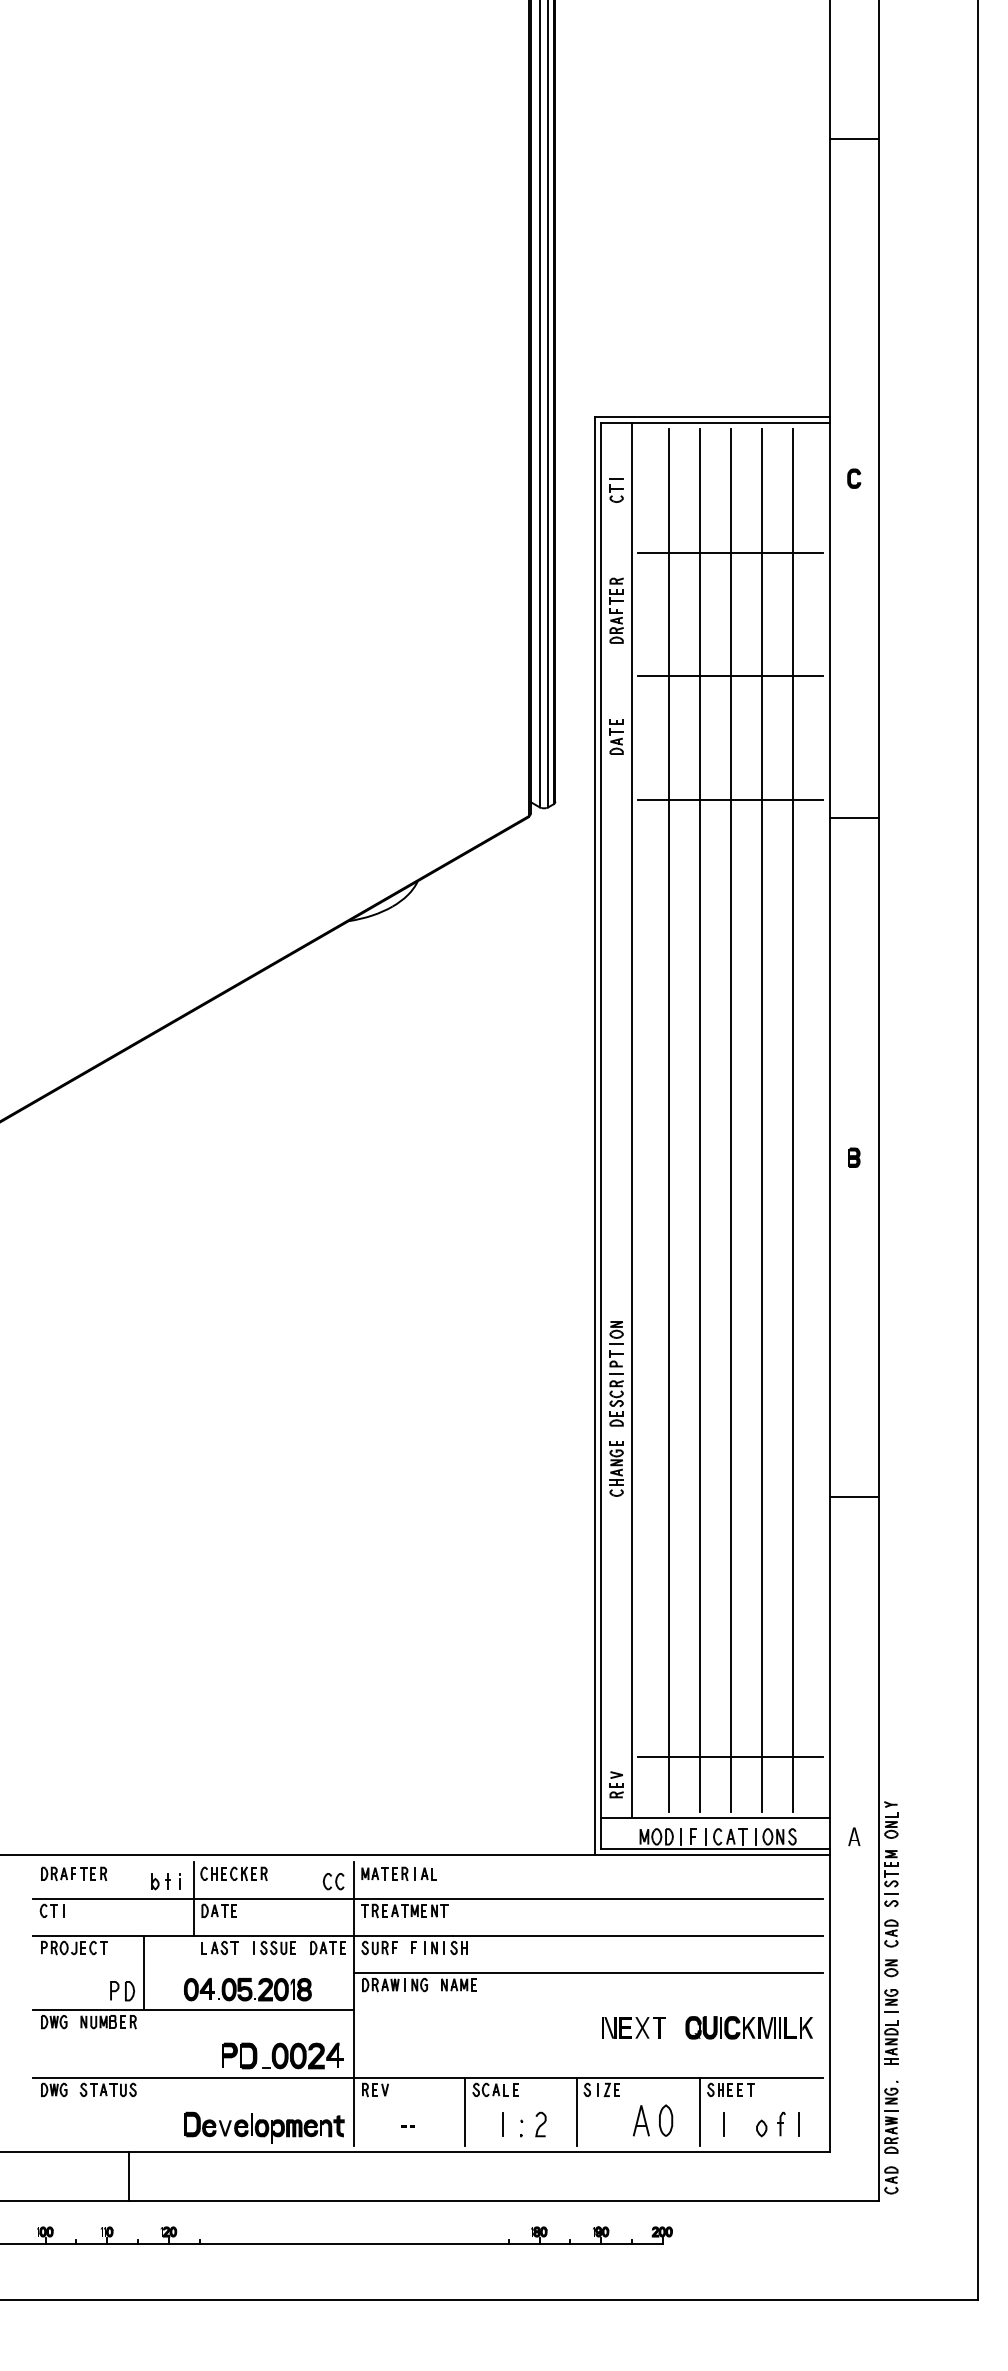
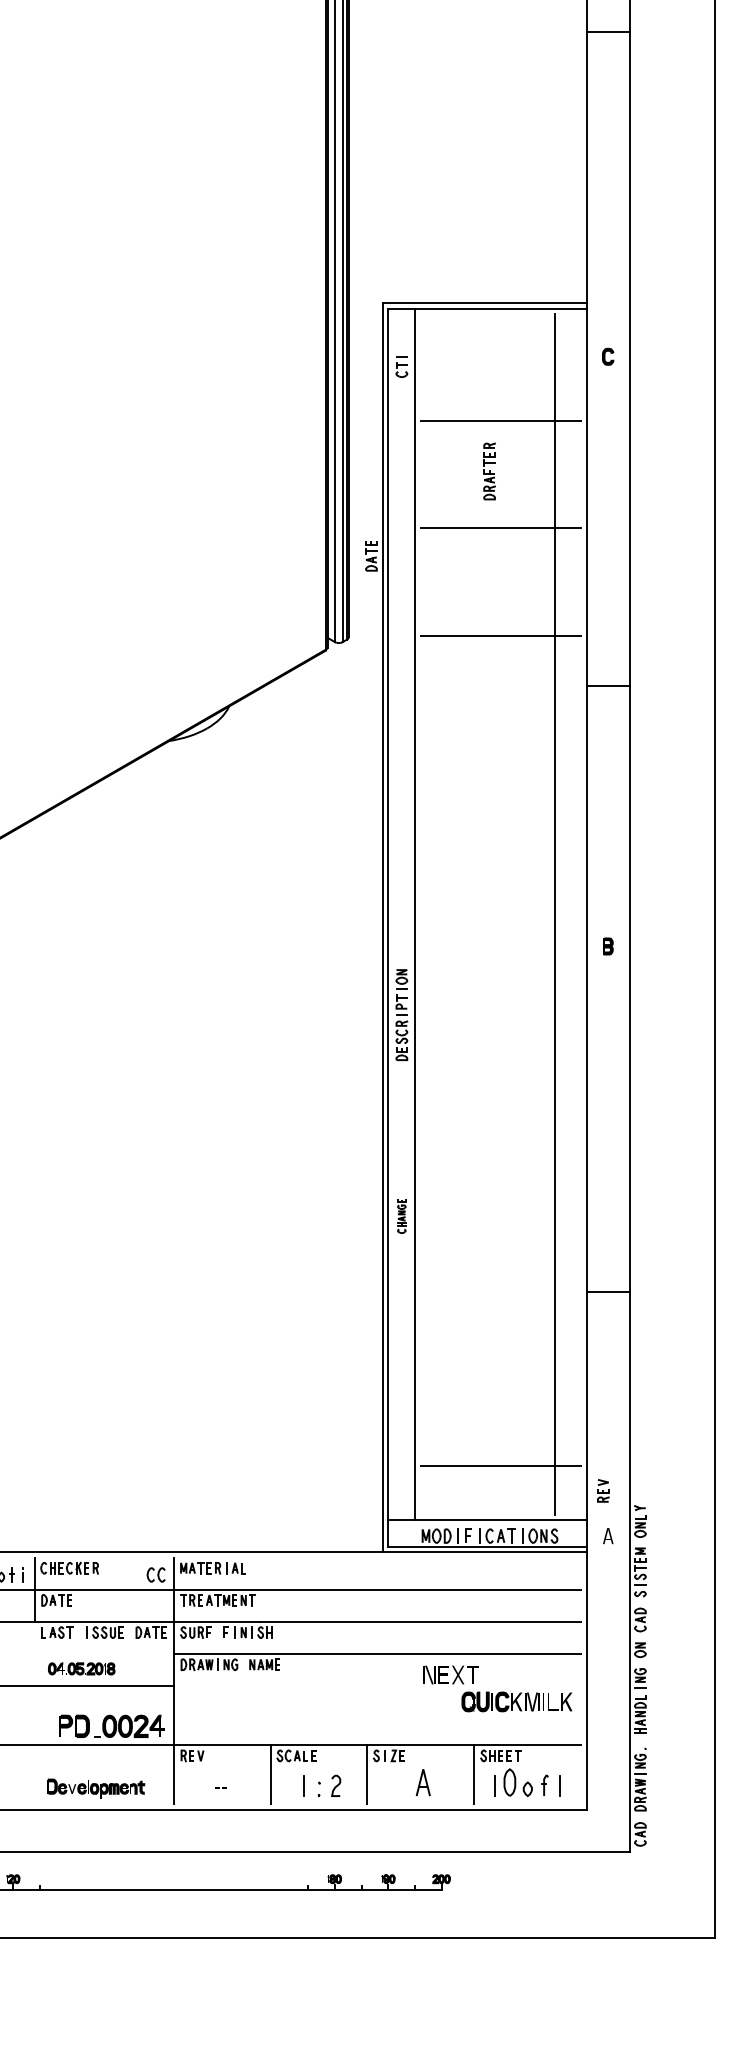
line: (854, 139) -> (608, 31), moved
part: (616, 610) -> (489, 471), moved
part: (616, 736) -> (371, 555), moved
line: (854, 818) -> (608, 685), moved
line: (669, 1120) -> (447, 914), removed
line: (700, 1120) -> (474, 914), removed
line: (730, 1120) -> (500, 914), removed
line: (761, 1120) -> (527, 914), removed
part: (616, 1373) -> (401, 1014), moved
part: (616, 1468) -> (401, 1216), size x0.7
line: (854, 1497) -> (608, 1291), moved
part: (616, 1784) -> (603, 1490), moved
part: (247, 1989) -> (81, 1668), size x0.6
part: (633, 2027) -> (450, 1674), moved
part: (666, 2120) -> (510, 1782), moved
part: (264, 2127) -> (96, 1788), size x0.7

